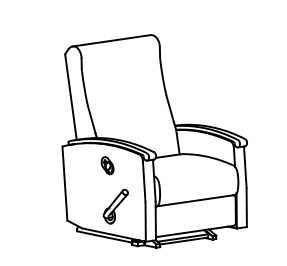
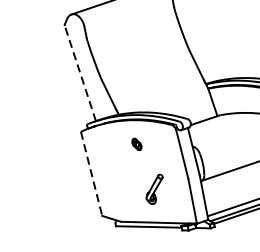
line: (71, 97) -> (80, 73), solid -> dashed
part: (107, 165) -> (136, 144), size x0.6
line: (64, 184) -> (91, 175), solid -> dashed
part: (115, 206) -> (154, 189), size x0.7

